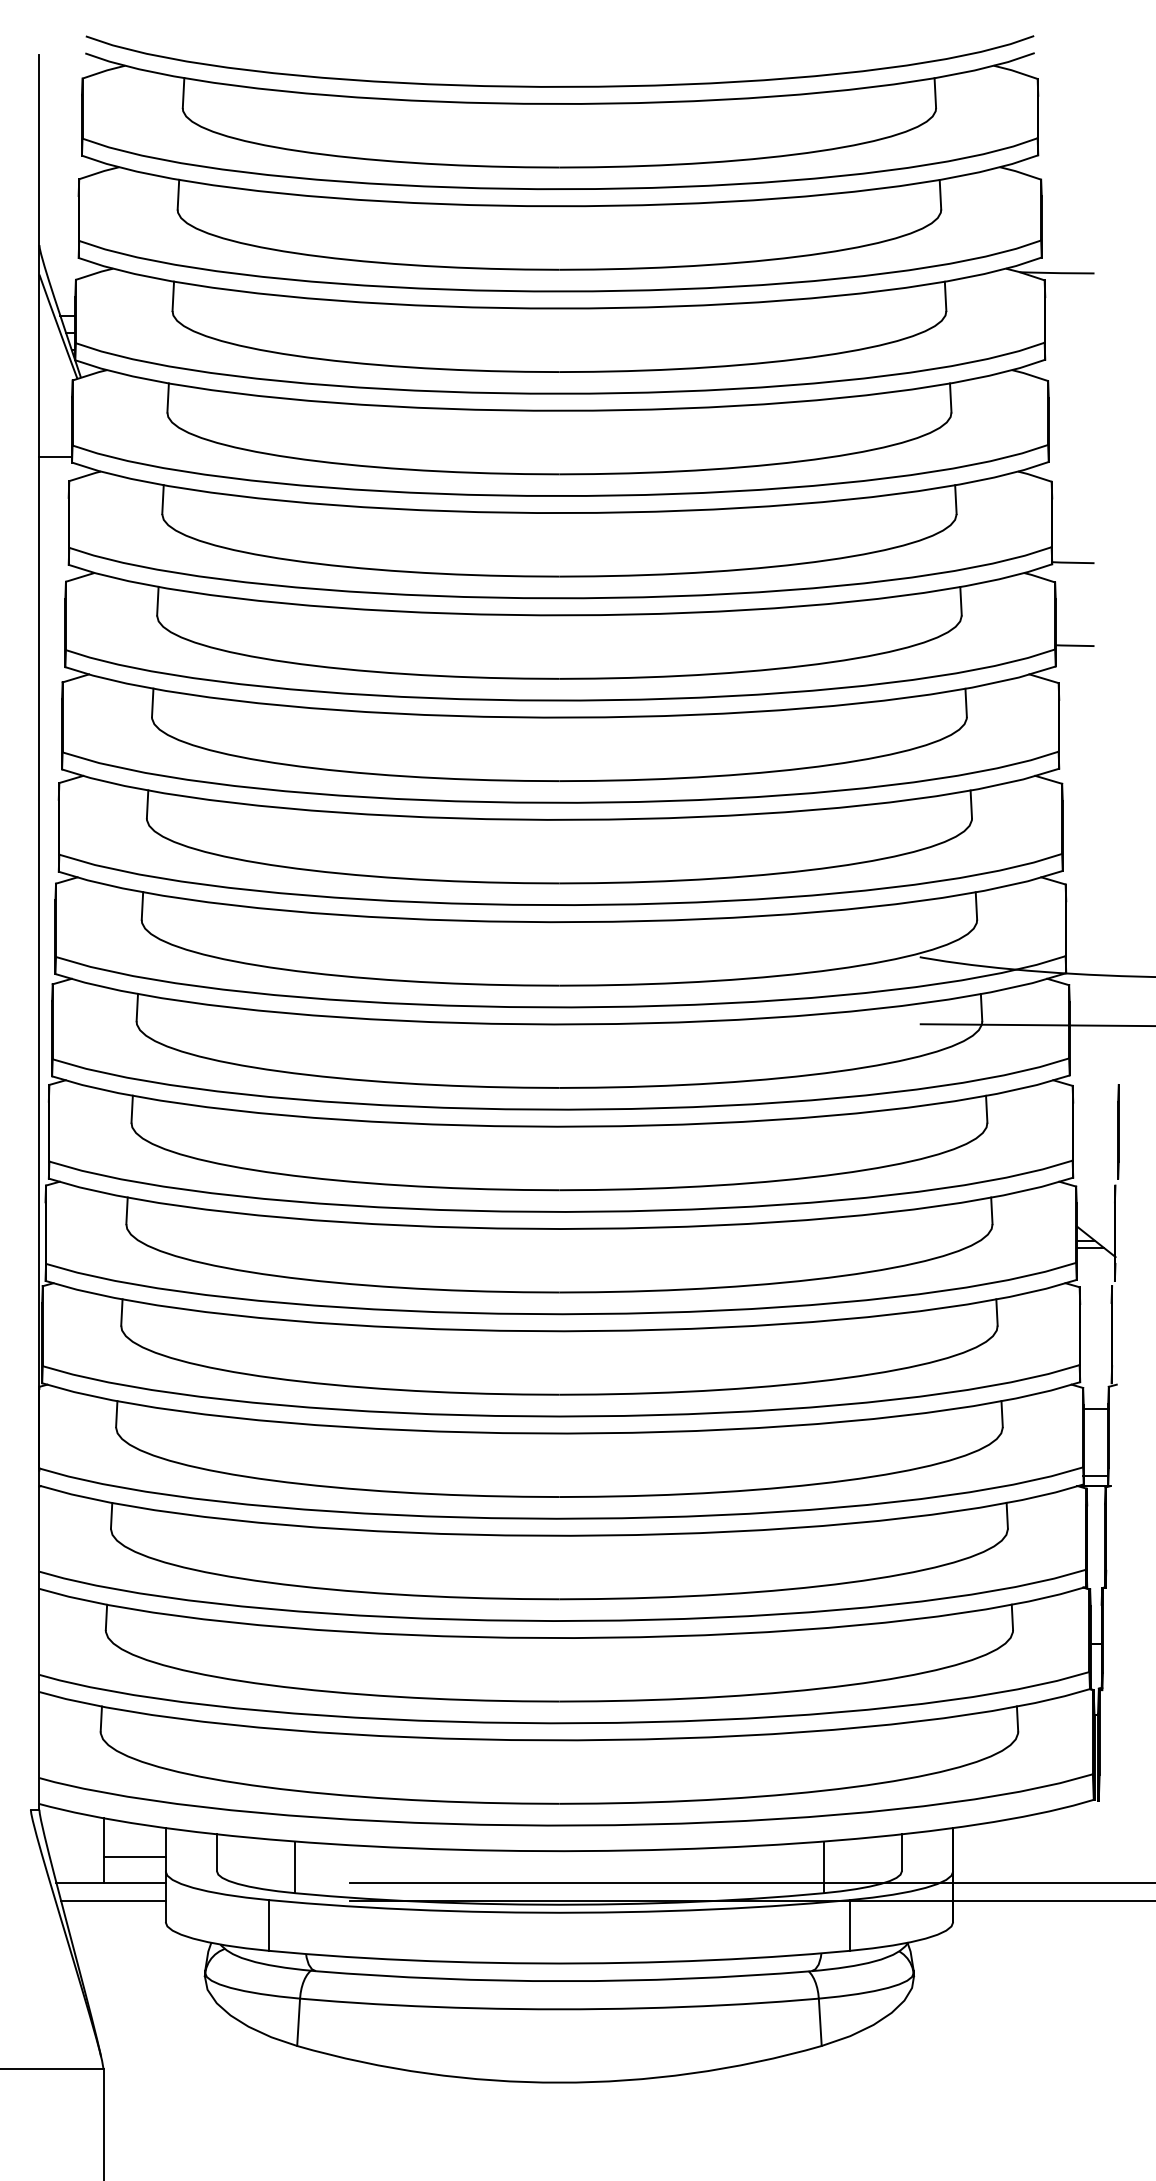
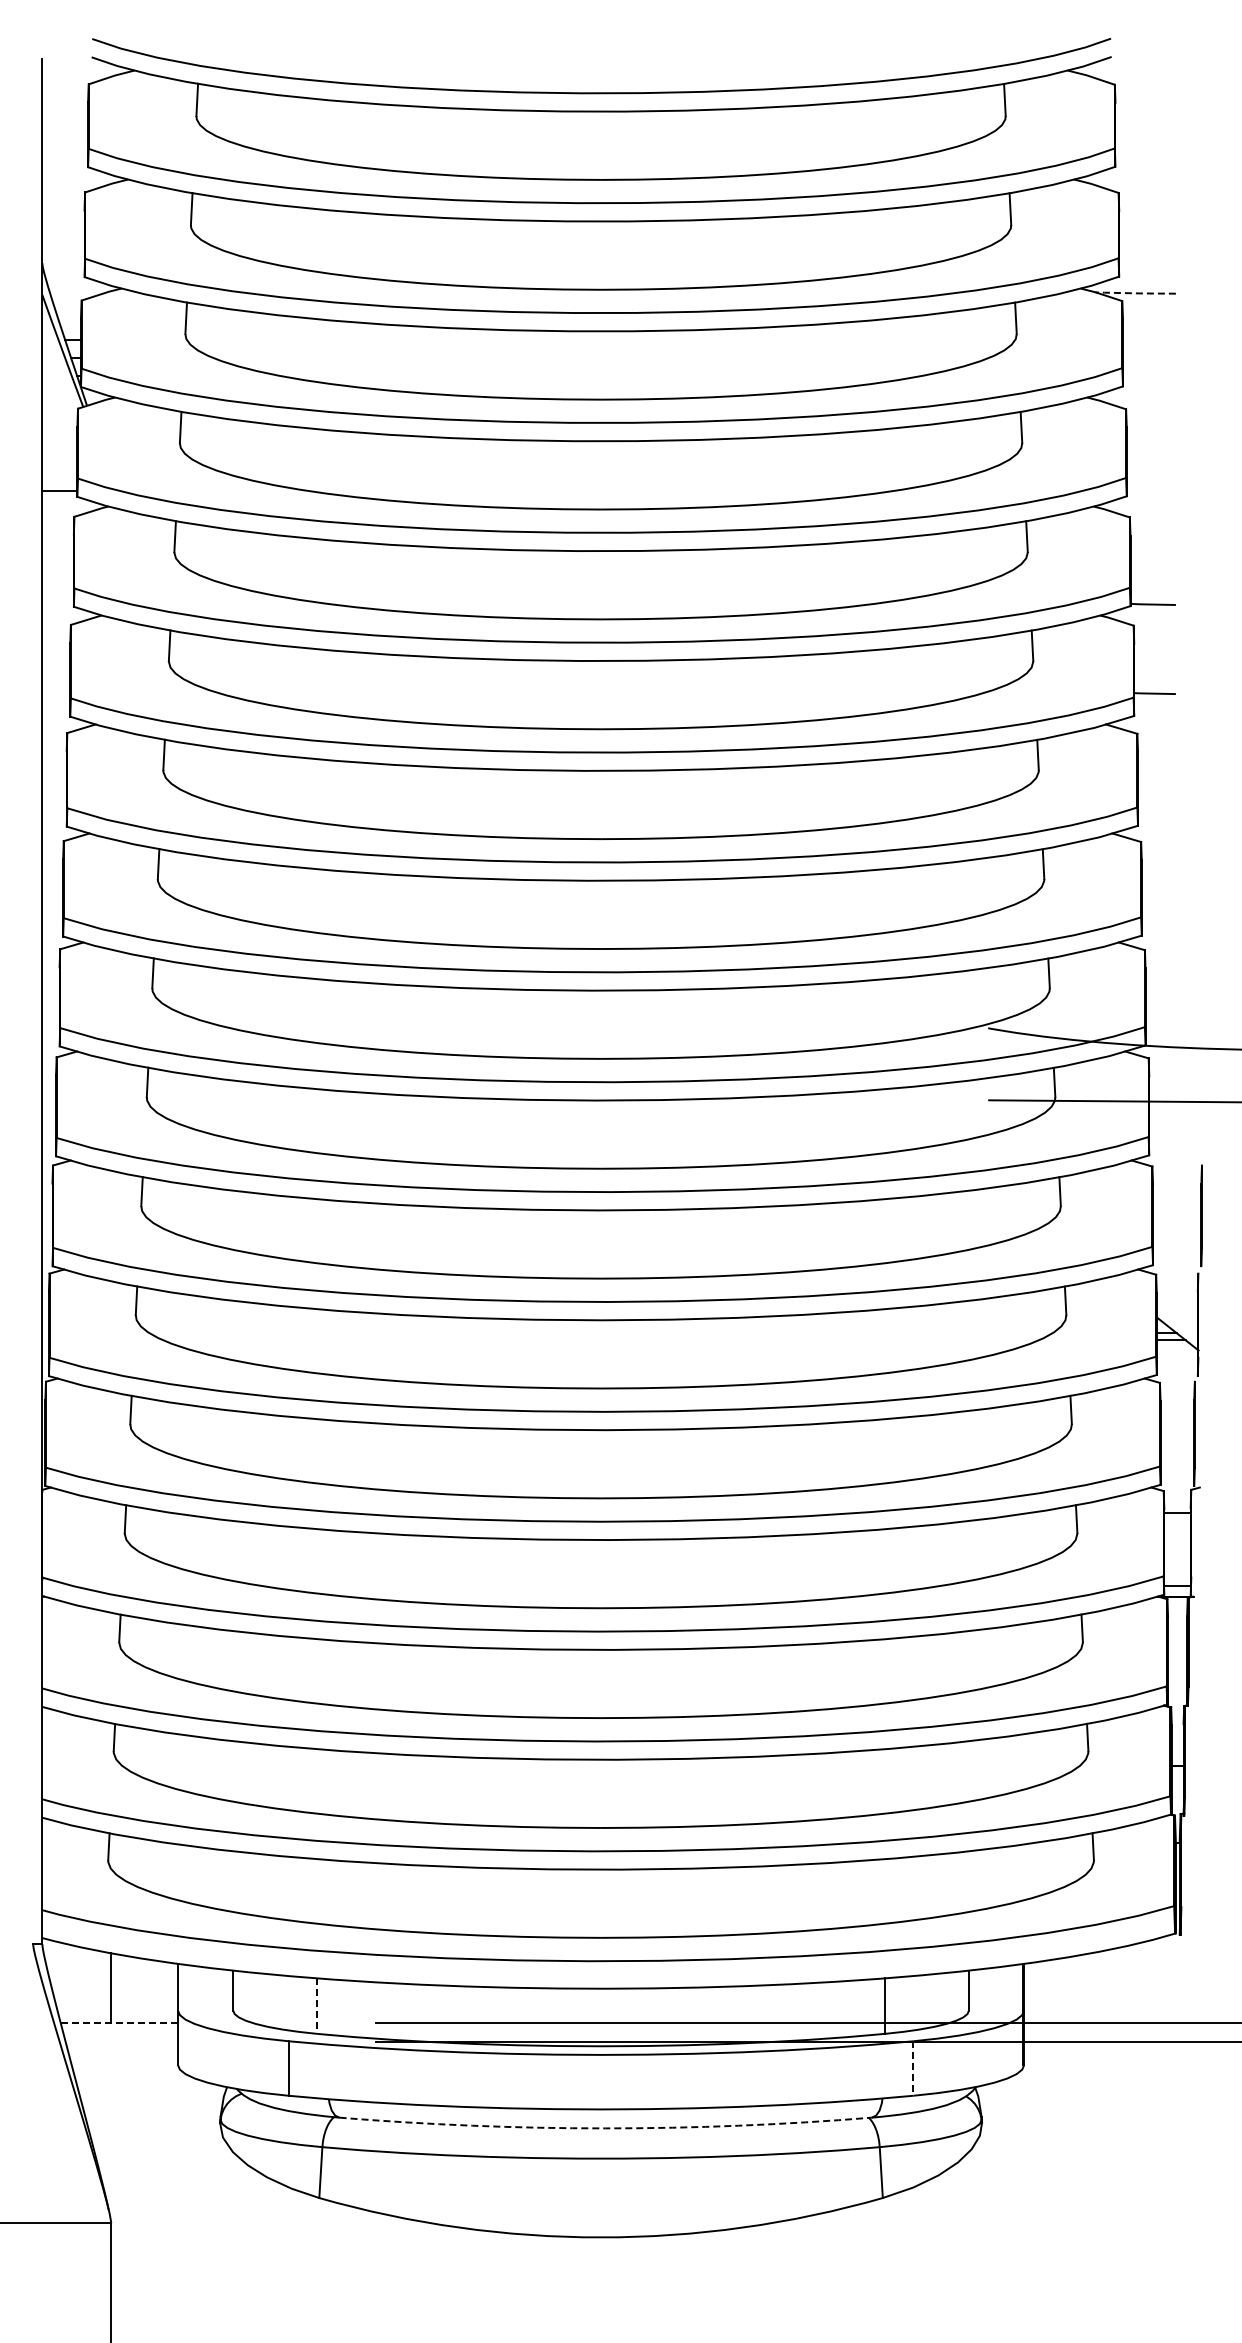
line: (1056, 273) -> (1135, 293), solid -> dashed
line: (134, 1857) -> (144, 1995), removed
line: (295, 1867) -> (317, 2006), solid -> dashed
line: (111, 1882) -> (119, 2022), solid -> dashed
line: (113, 1901) -> (121, 2042), removed
line: (850, 1926) -> (913, 2069), solid -> dashed
arc: (563, 1981) -> (605, 2128), solid -> dashed

